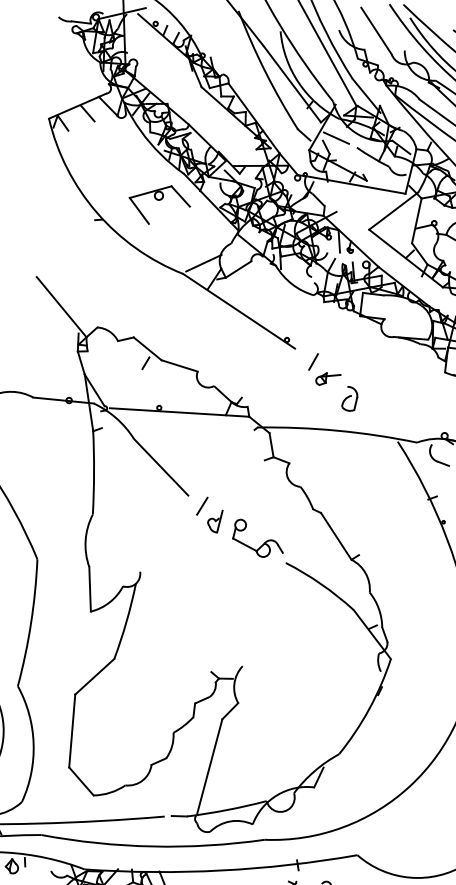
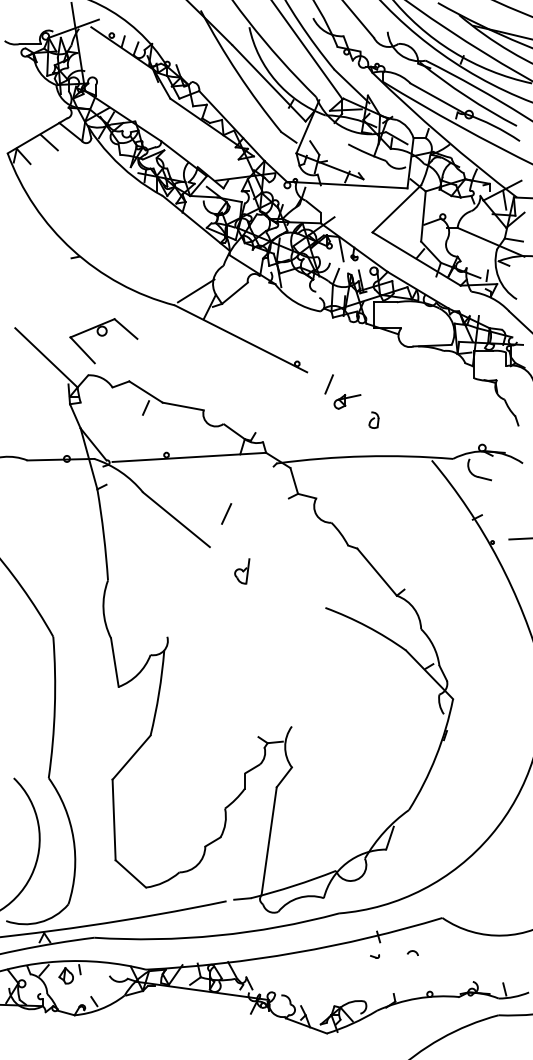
line: (336, 138) -> (324, 136), removed
part: (159, 205) -> (103, 341), moved
part: (349, 399) -> (373, 420), size x0.6
line: (202, 505) -> (226, 513), moved
part: (262, 544) -> (297, 590), removed

